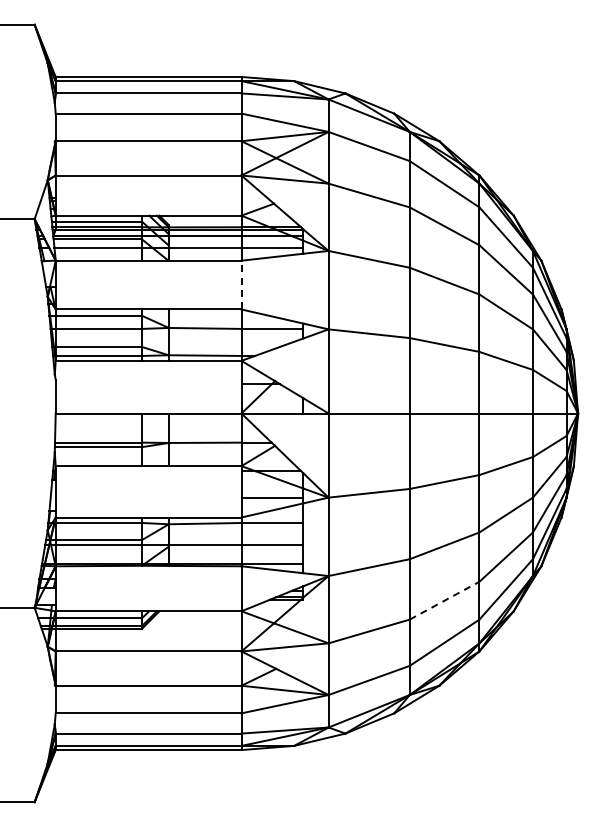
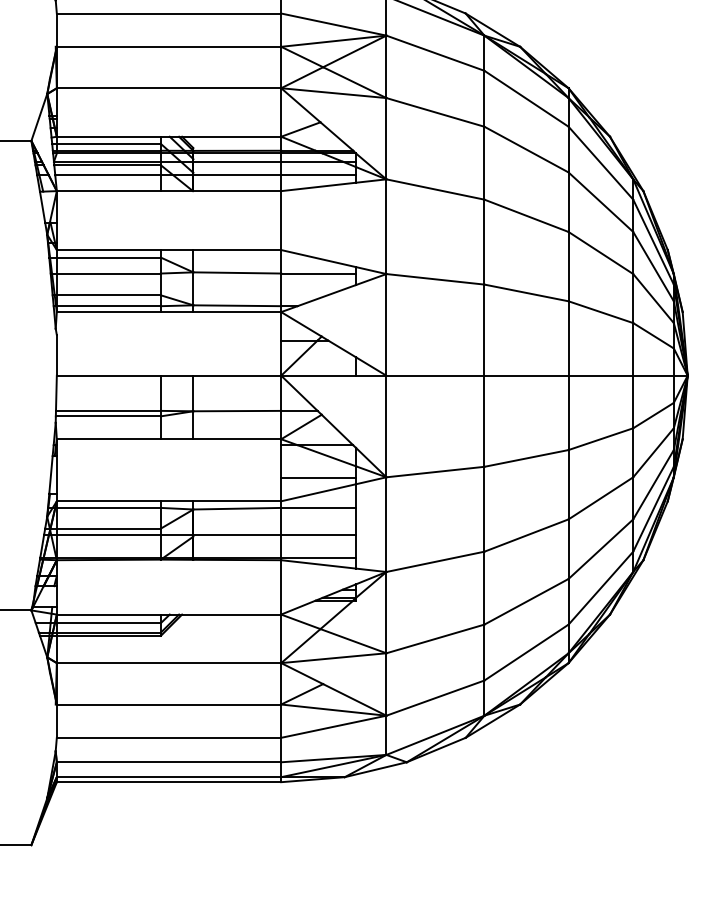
line: (241, 284) -> (281, 219), dashed -> solid
line: (444, 600) -> (526, 601), dashed -> solid

